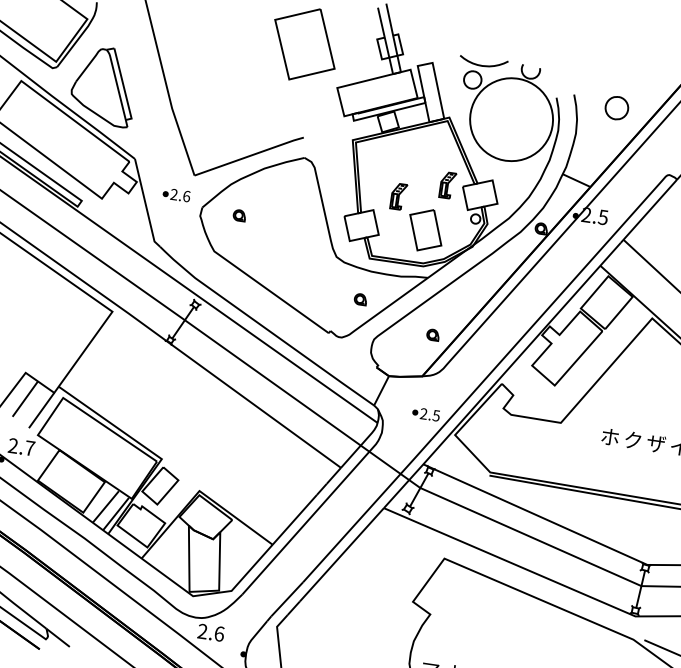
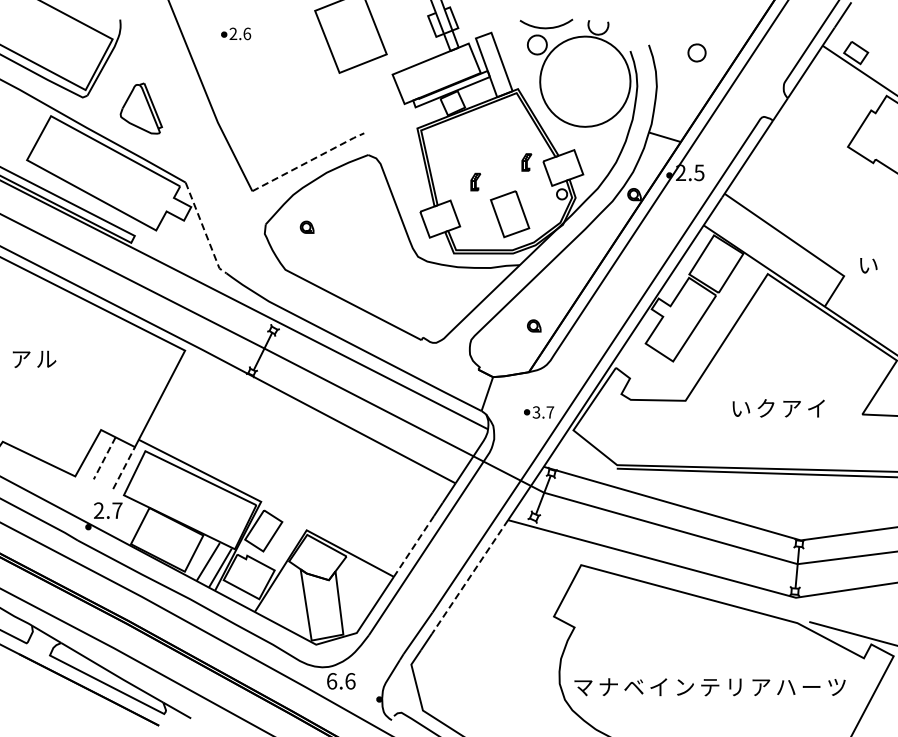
part: (104, 85) -> (141, 108), size x0.6
part: (616, 107) -> (696, 52), size x0.7
line: (249, 155) -> (308, 161), solid -> dashed
part: (447, 185) -> (526, 162), size x0.6
part: (177, 194) -> (236, 33), moved
part: (398, 196) -> (475, 181), size x0.6
line: (145, 205) -> (204, 231), solid -> dashed
part: (360, 299) -> (450, 298), removed
line: (25, 399) -> (104, 458), solid -> dashed
line: (41, 410) -> (124, 468), solid -> dashed
text: (430, 414) -> (543, 412), 2.5 -> 3.7
text: (609, 437) -> (740, 408), ホ -> い
text: (656, 443) -> (791, 408), ザ -> ア
line: (294, 519) -> (413, 546), solid -> dashed
line: (341, 555) -> (469, 577), solid -> dashed
text: (202, 631) -> (331, 681), 2.6 -> 6.6

